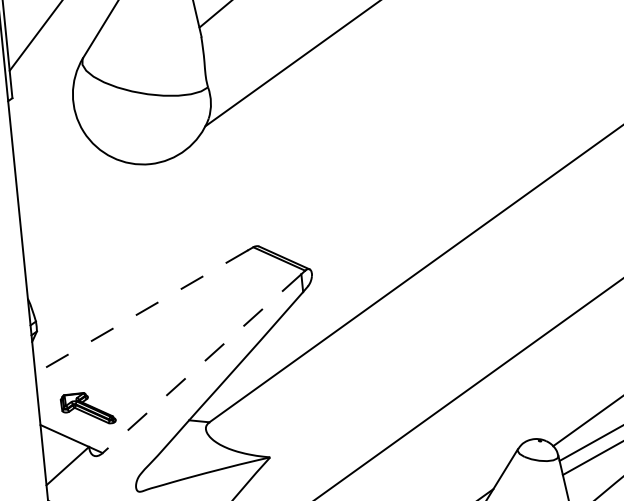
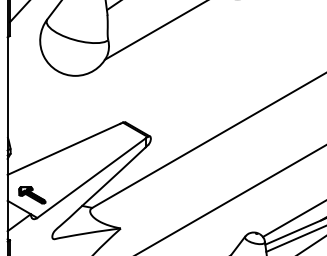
line: (140, 312) -> (63, 149), dashed -> solid
line: (202, 364) -> (91, 178), dashed -> solid

